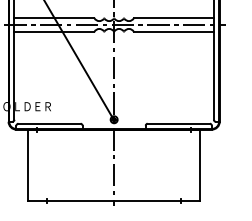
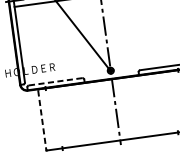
line: (49, 123) -> (55, 81), solid -> dashed
line: (28, 165) -> (42, 120), solid -> dashed

